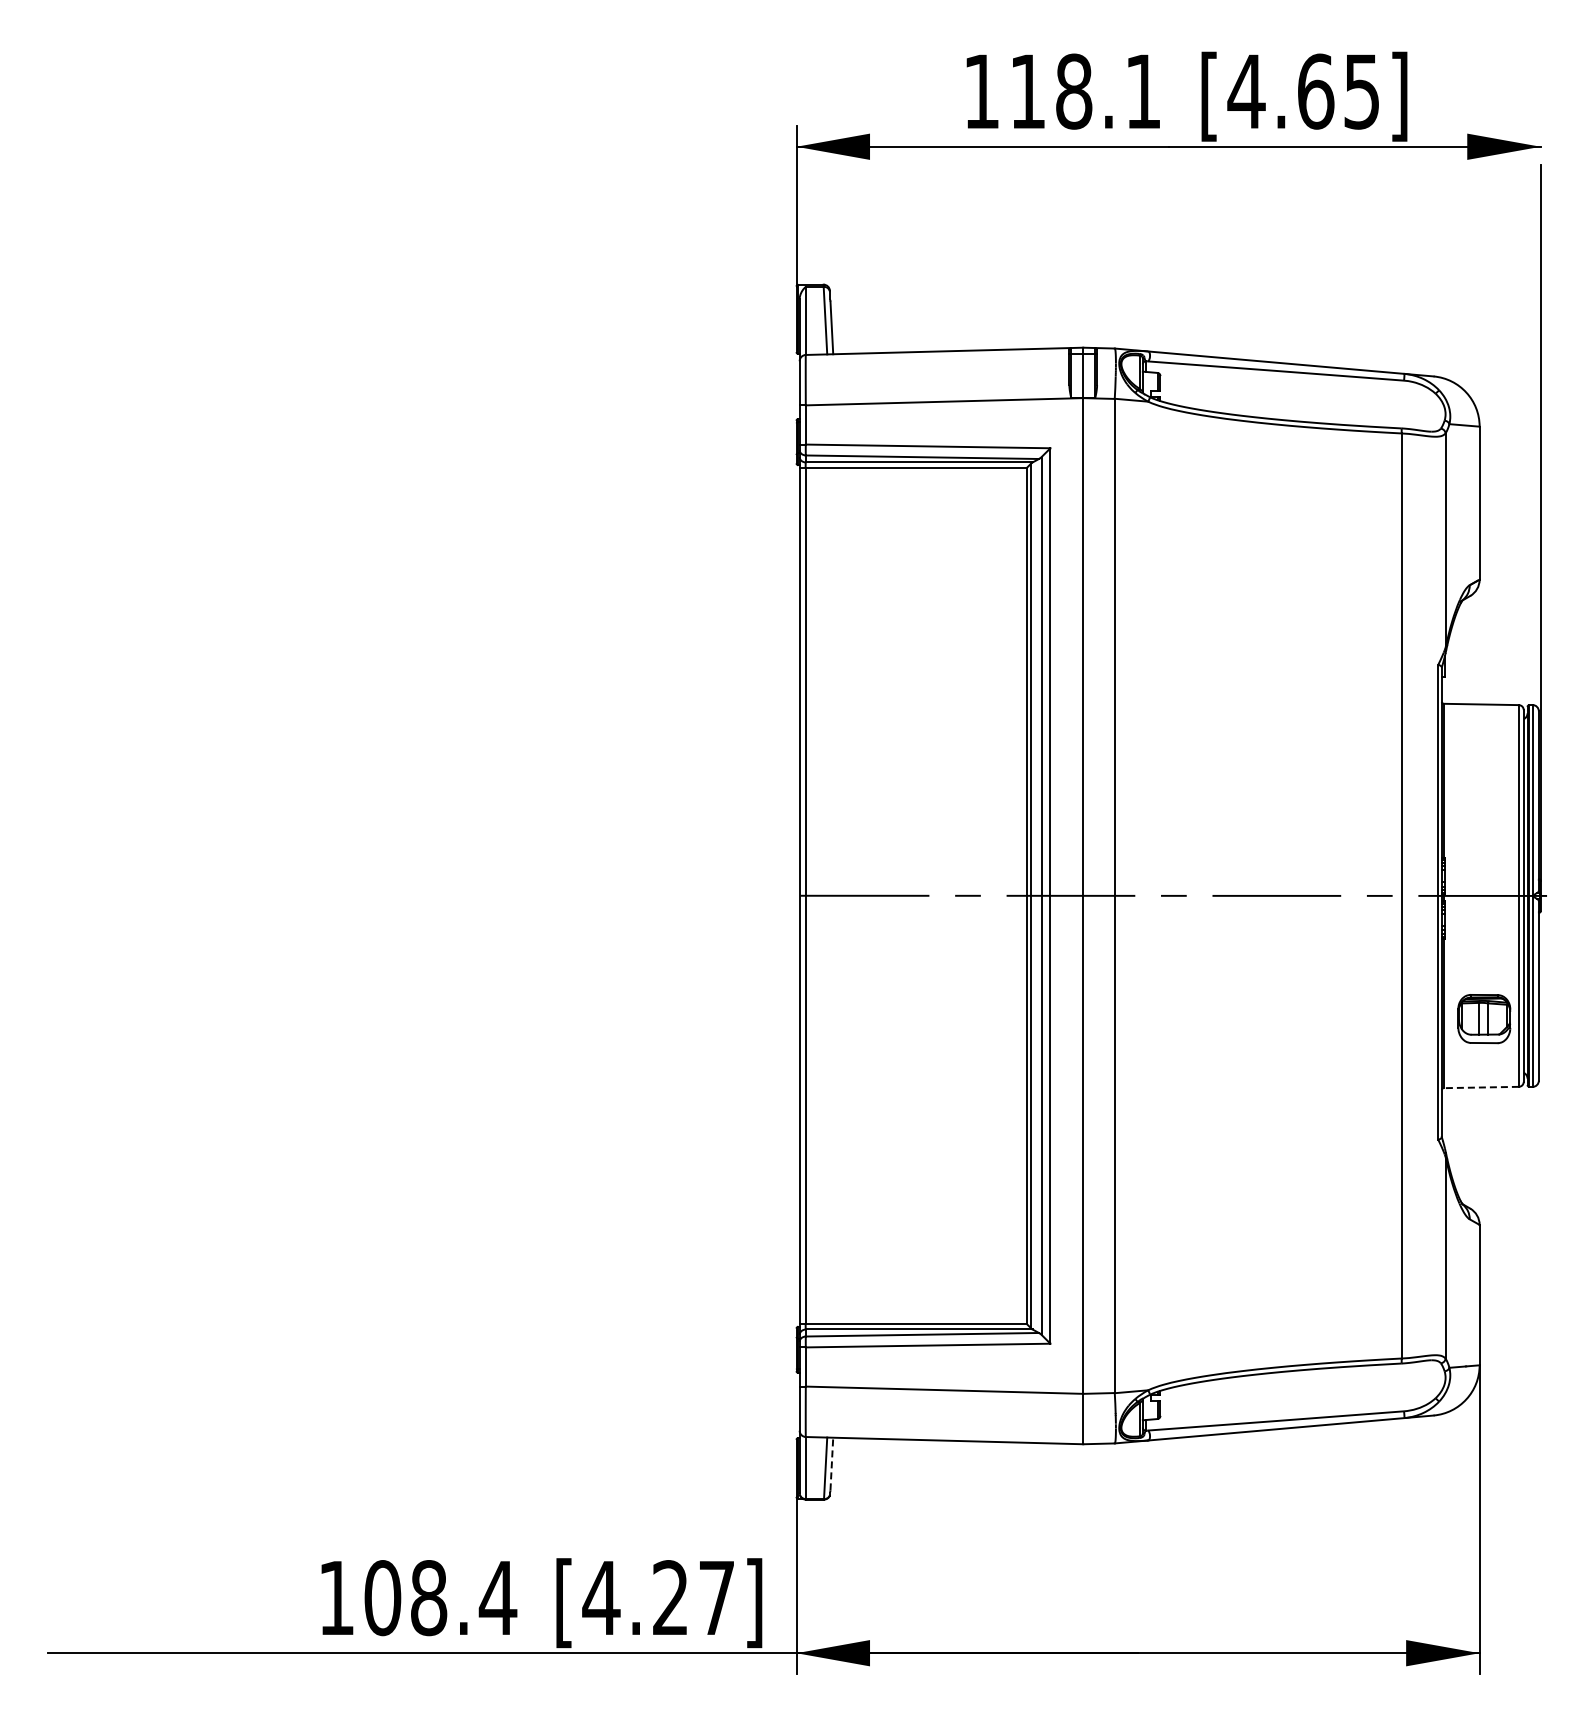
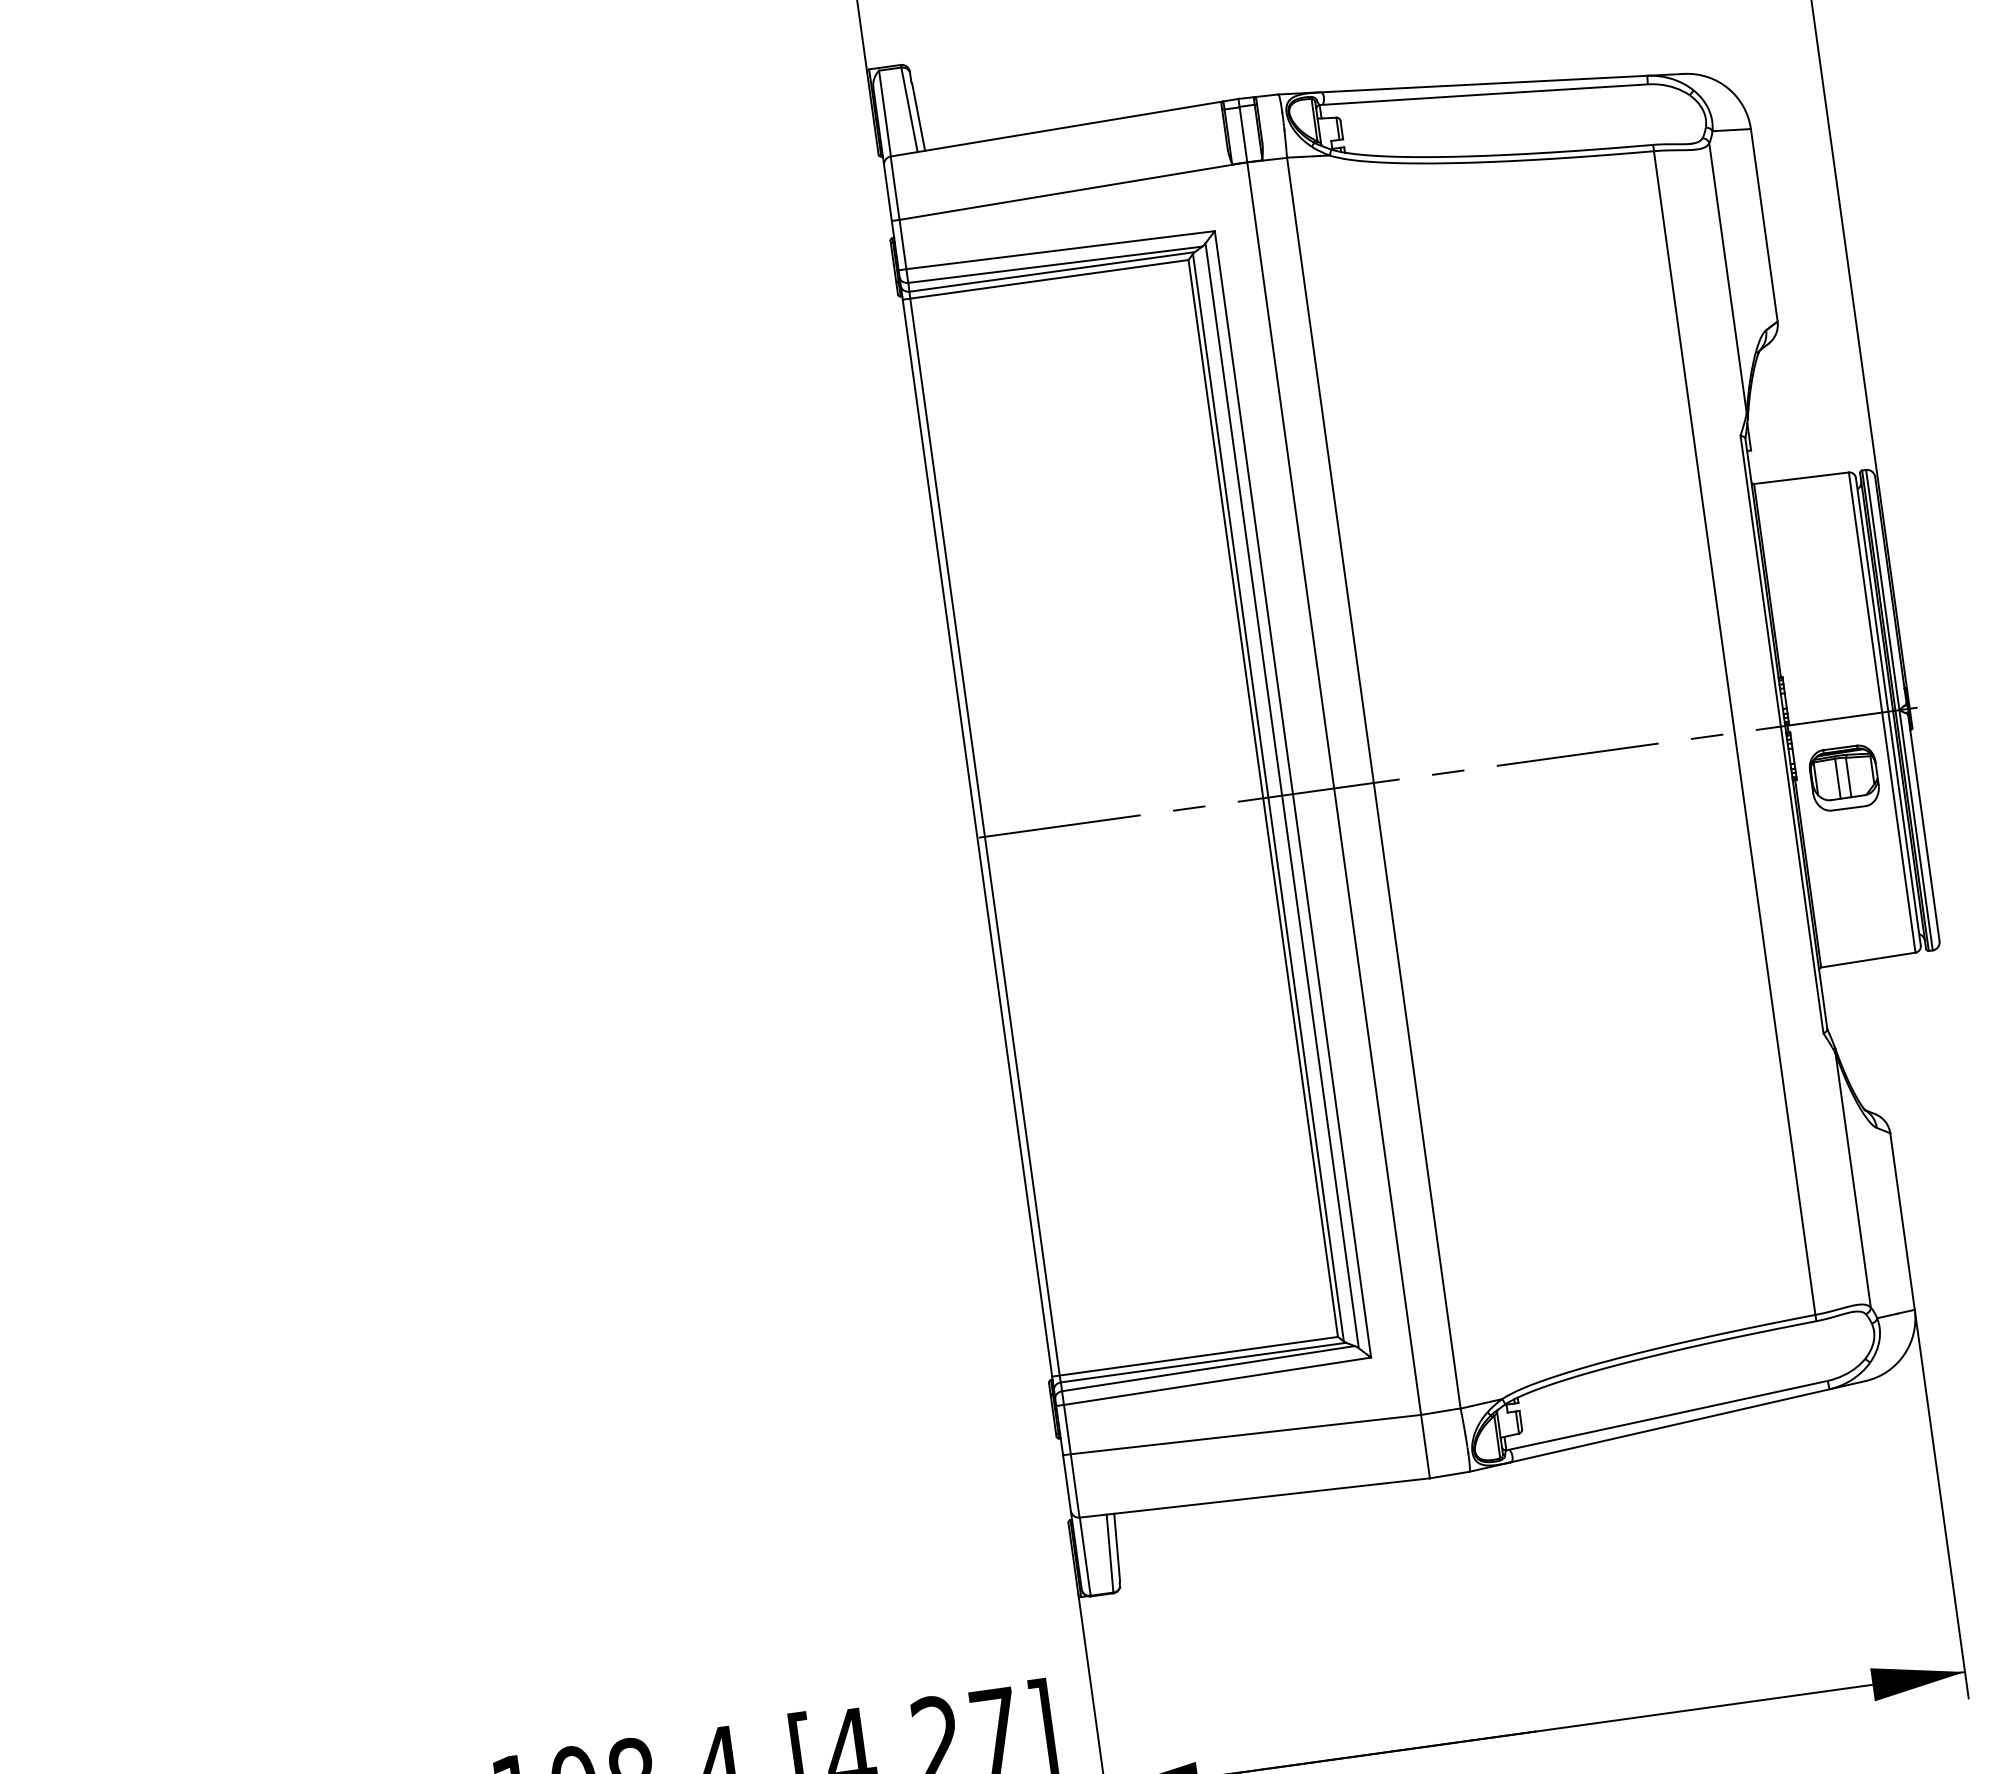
part: (1484, 1019) -> (1844, 778), moved
line: (1481, 1087) -> (1868, 960), dashed -> solid
line: (831, 1463) -> (1116, 1546), dashed -> solid

